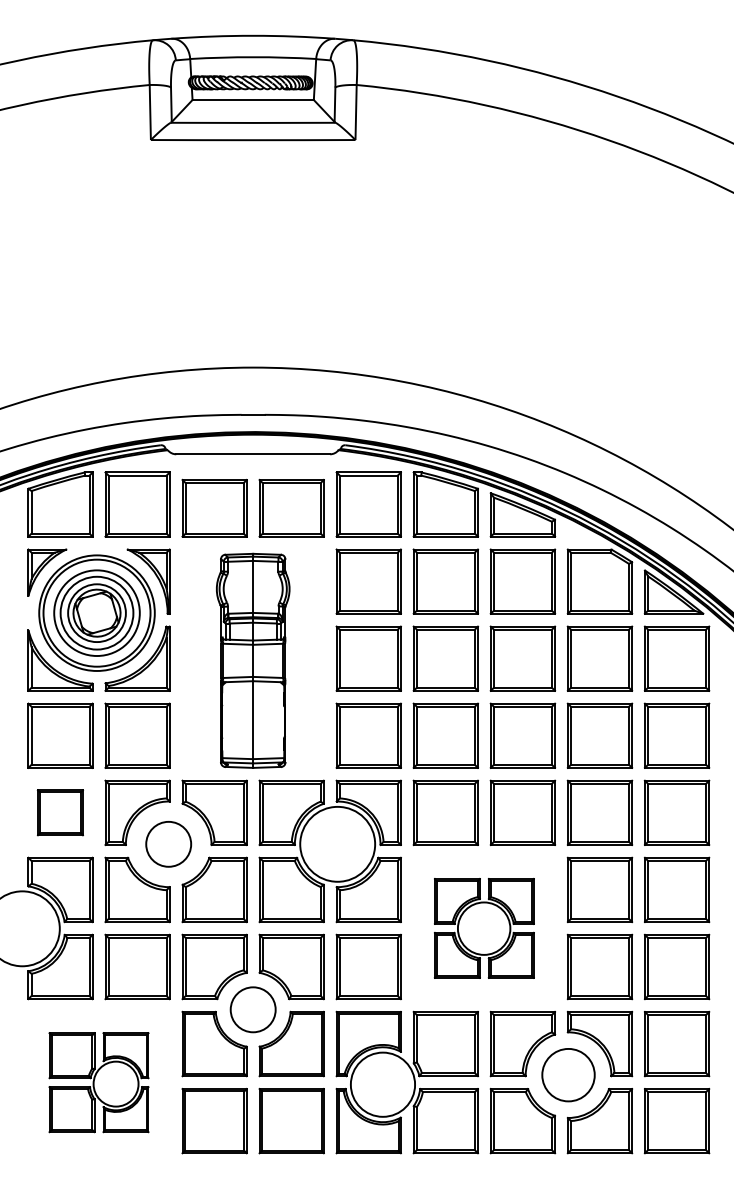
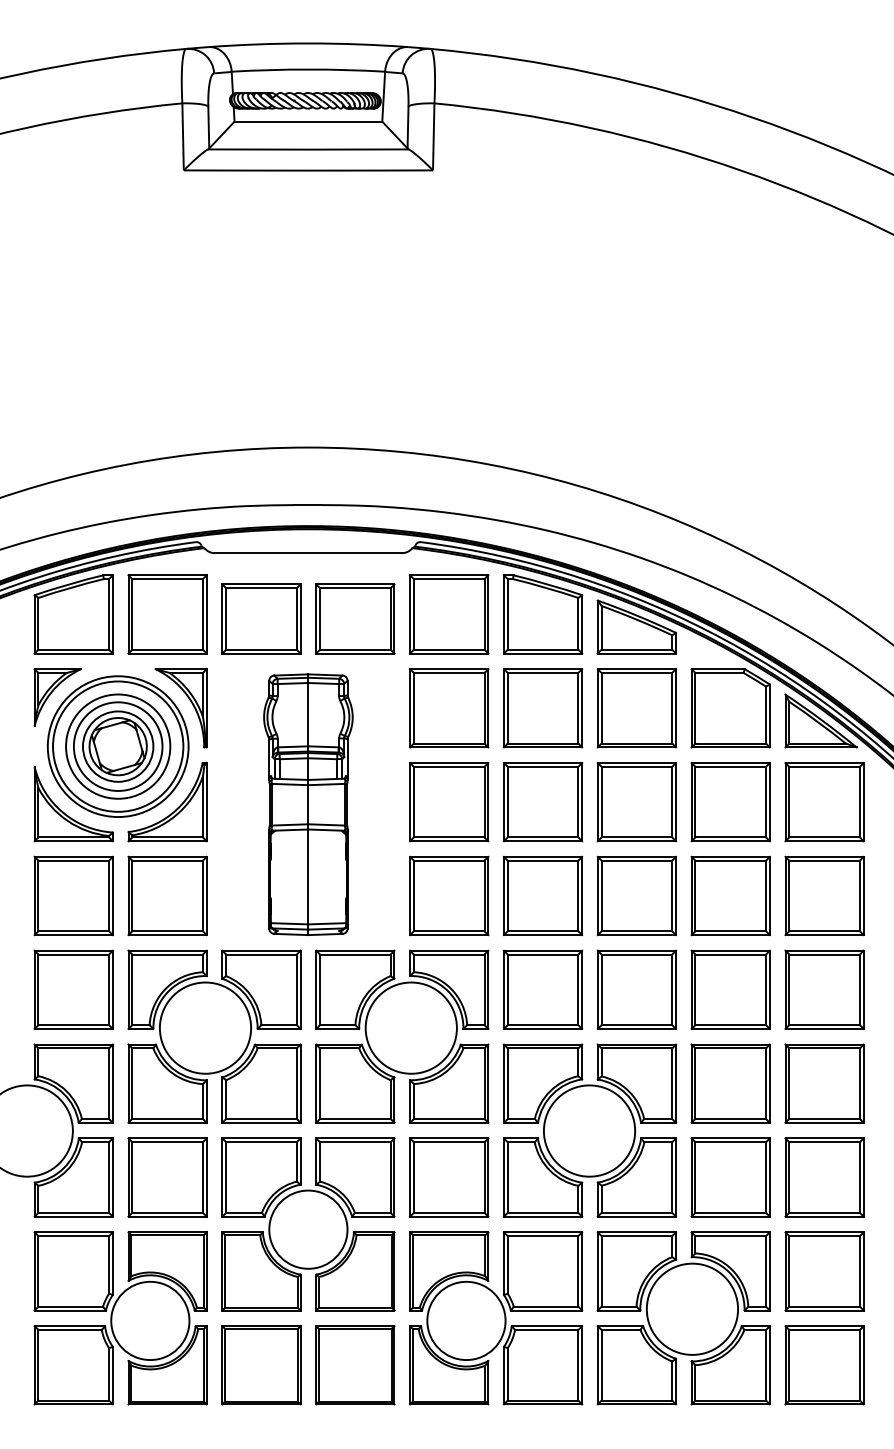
part: (60, 812) -> (73, 989), size x1.43
circle: (168, 843) -> (205, 1027), size x1.67
part: (484, 928) -> (589, 1130), size x1.43
circle: (253, 1009) -> (308, 1229), size x1.43
circle: (568, 1074) -> (692, 1308), size x1.43
part: (98, 1082) -> (120, 1318), size x1.43

